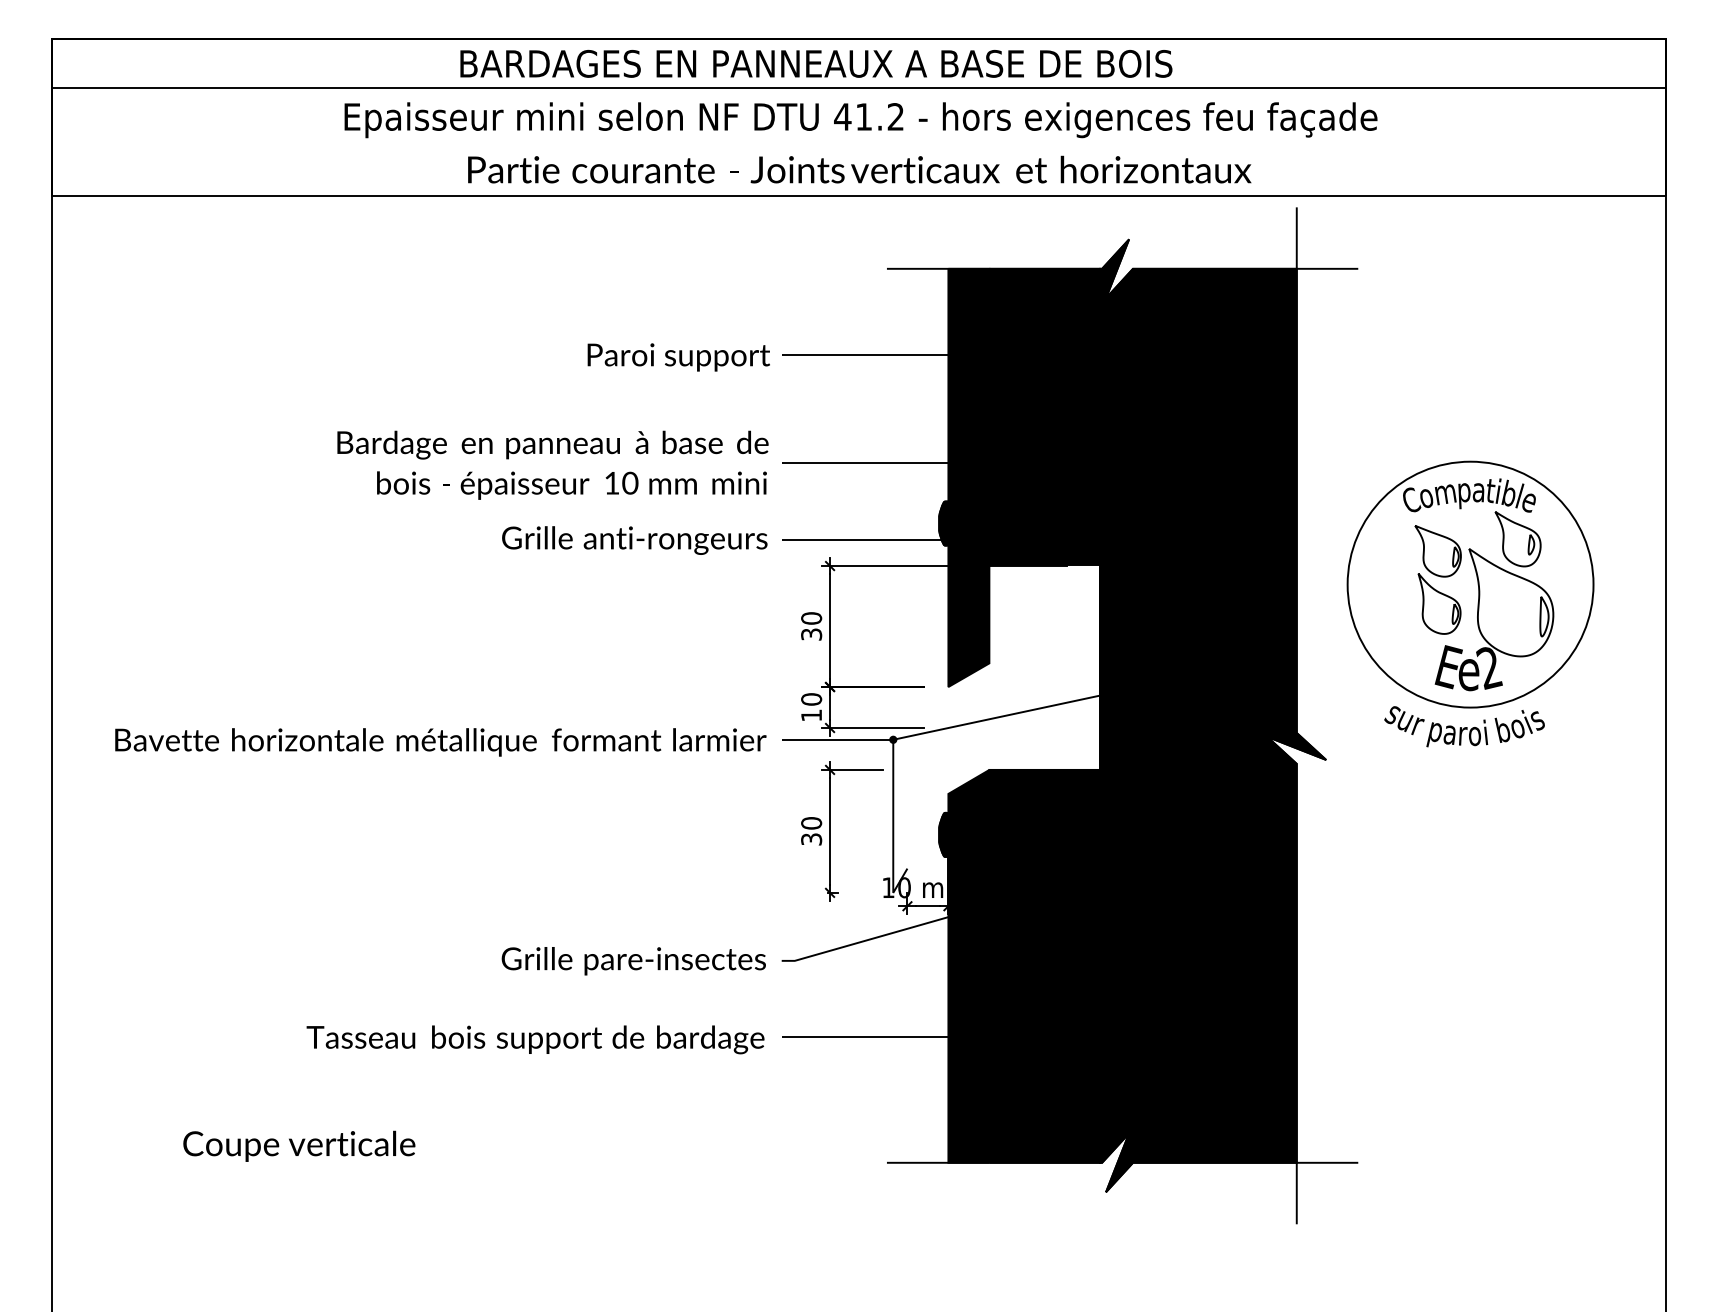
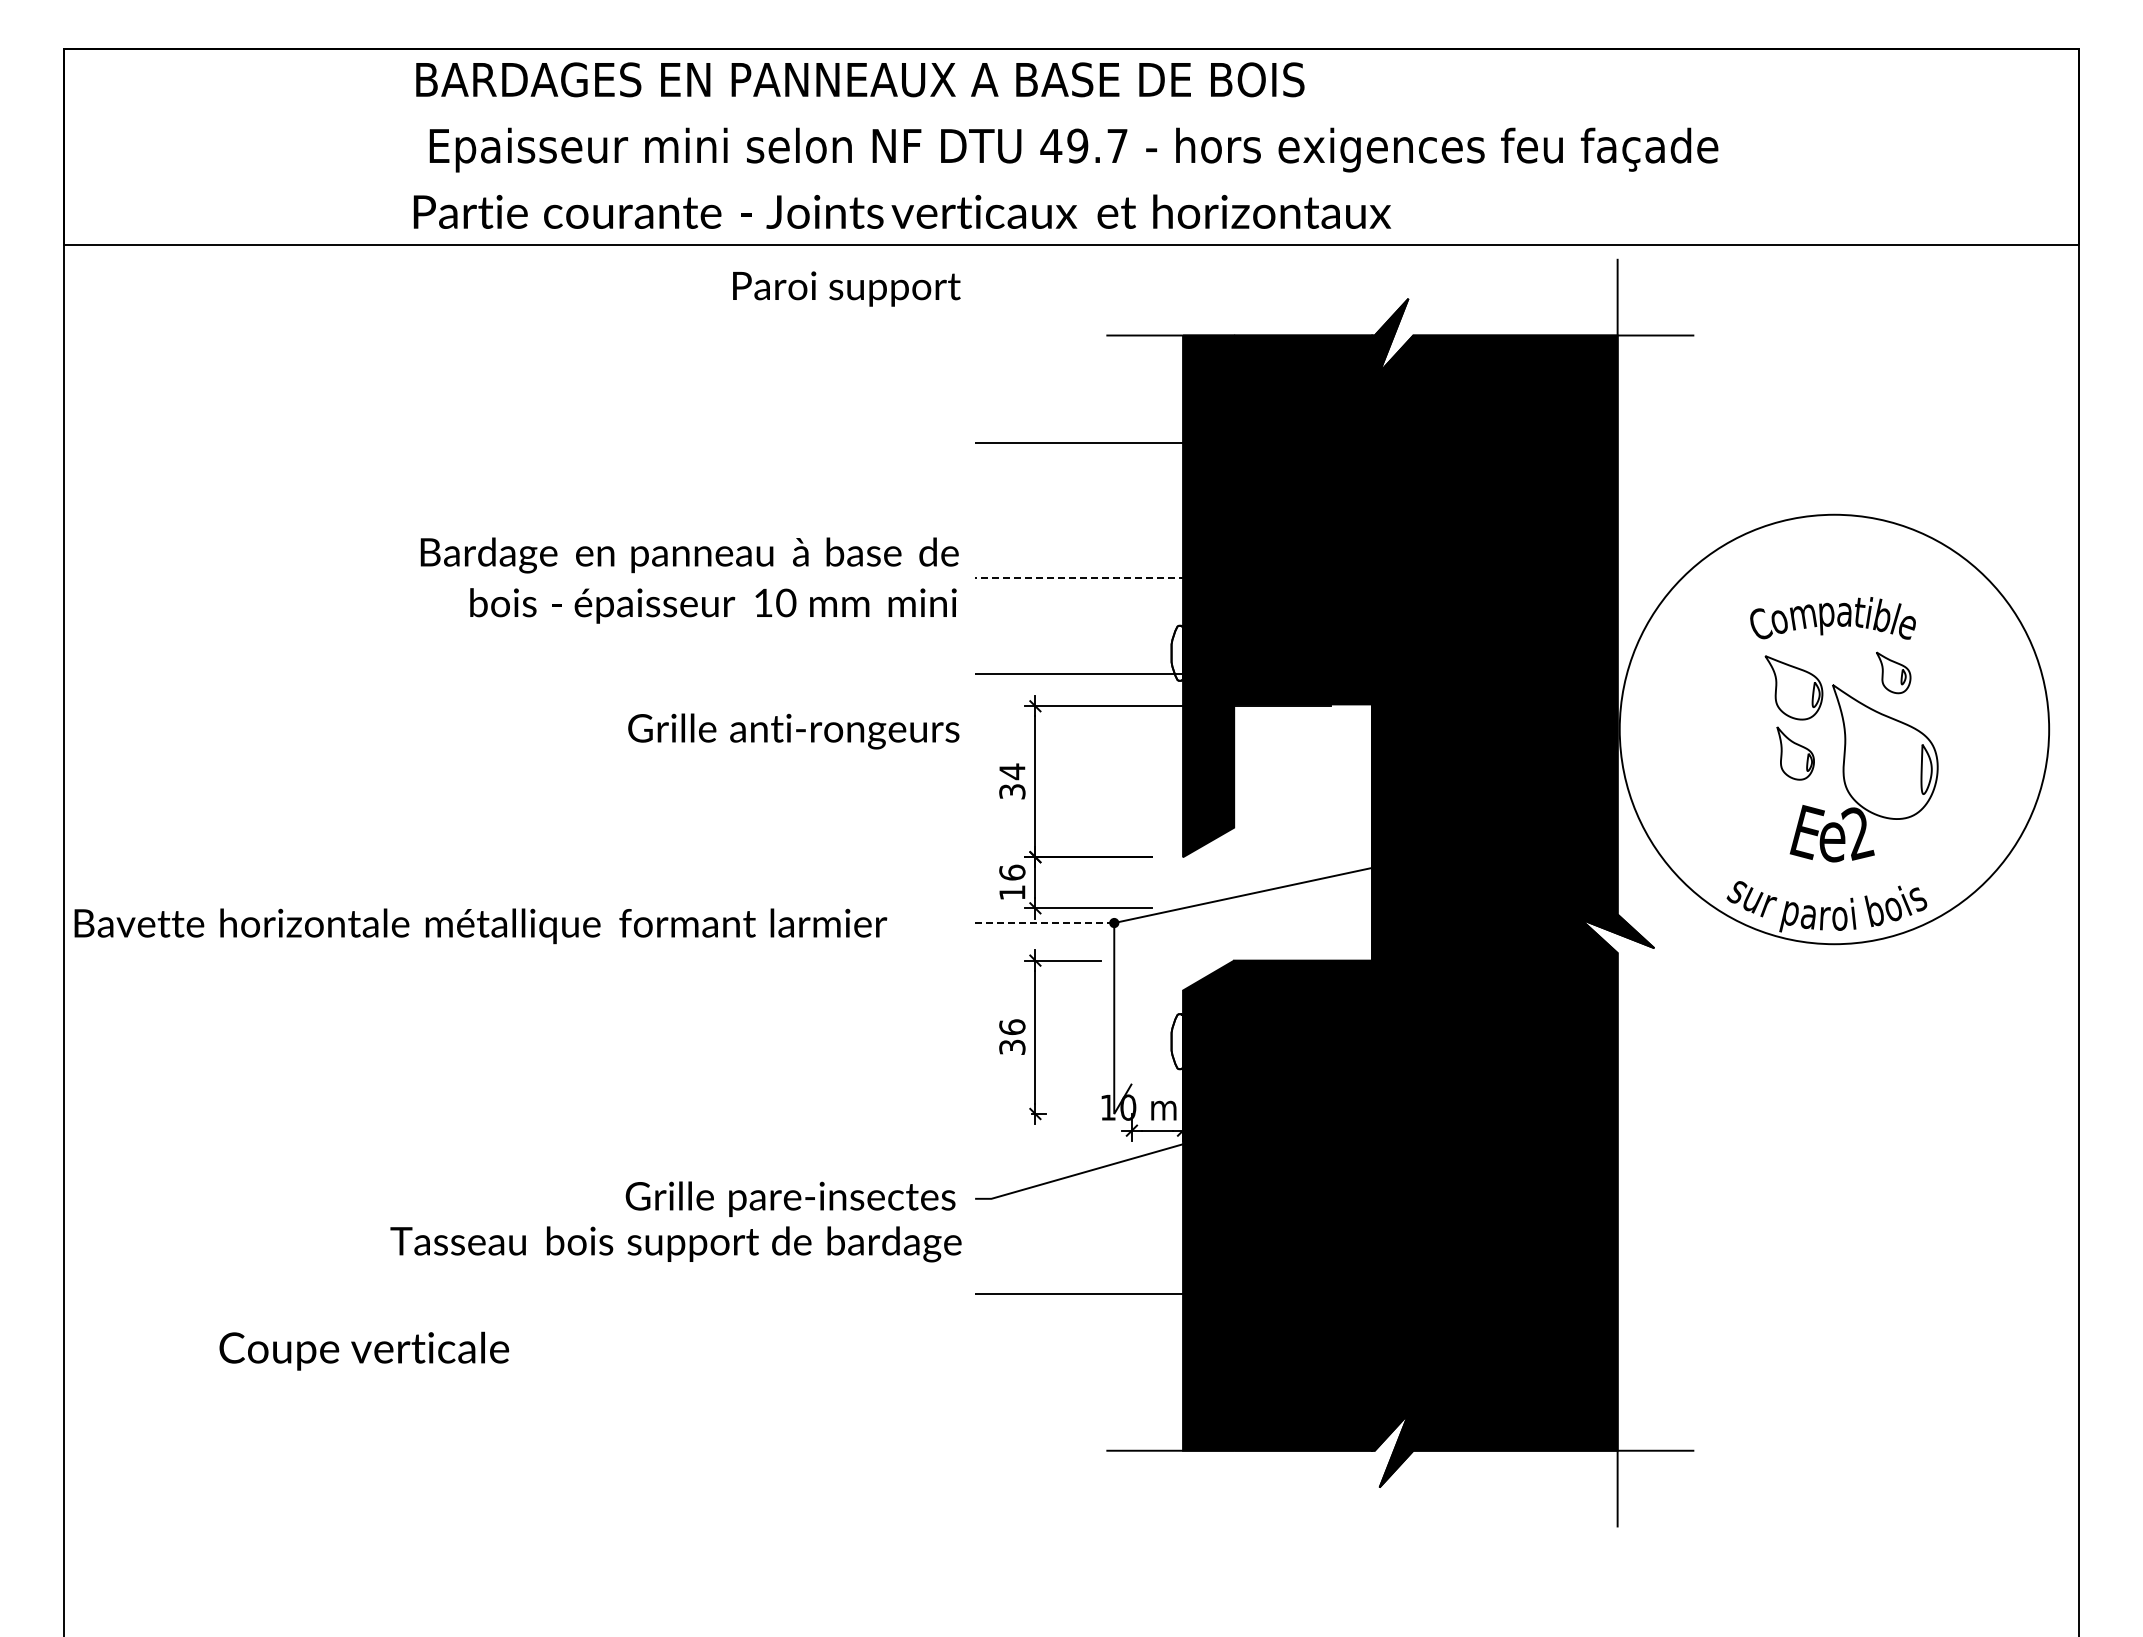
text: (816, 63) -> (860, 79), moved
line: (859, 88) -> (1071, 110), removed
text: (879, 116) -> (1097, 145), 41.2 -> 49.7
text: (859, 169) -> (902, 211), moved
text: (678, 357) -> (846, 288), moved
line: (869, 462) -> (1084, 577), solid -> dashed
fill: (943, 522) -> (1177, 652), removed
part: (1517, 538) -> (1893, 672), size x0.6
text: (634, 540) -> (793, 731), moved
circle: (1470, 584) -> (1834, 729), size x1.4
part: (1439, 603) -> (1795, 753), size x0.7
text: (811, 618) -> (1012, 771), 30 -> 34
text: (811, 699) -> (1012, 872), 10 -> 16
line: (836, 740) -> (1043, 923), solid -> dashed
text: (440, 742) -> (480, 926), moved
text: (811, 823) -> (1012, 1027), 30 -> 36
fill: (943, 834) -> (1177, 1041), removed
text: (535, 1039) -> (675, 1244), moved
text: (299, 1145) -> (364, 1350), moved

